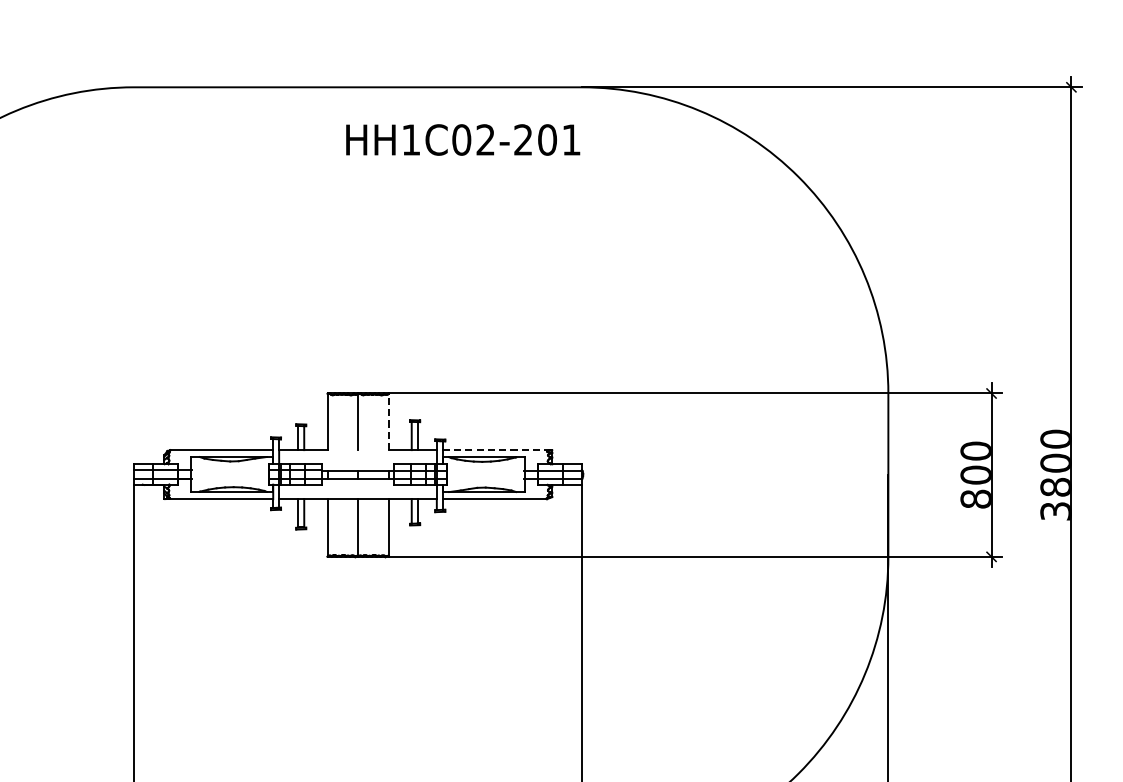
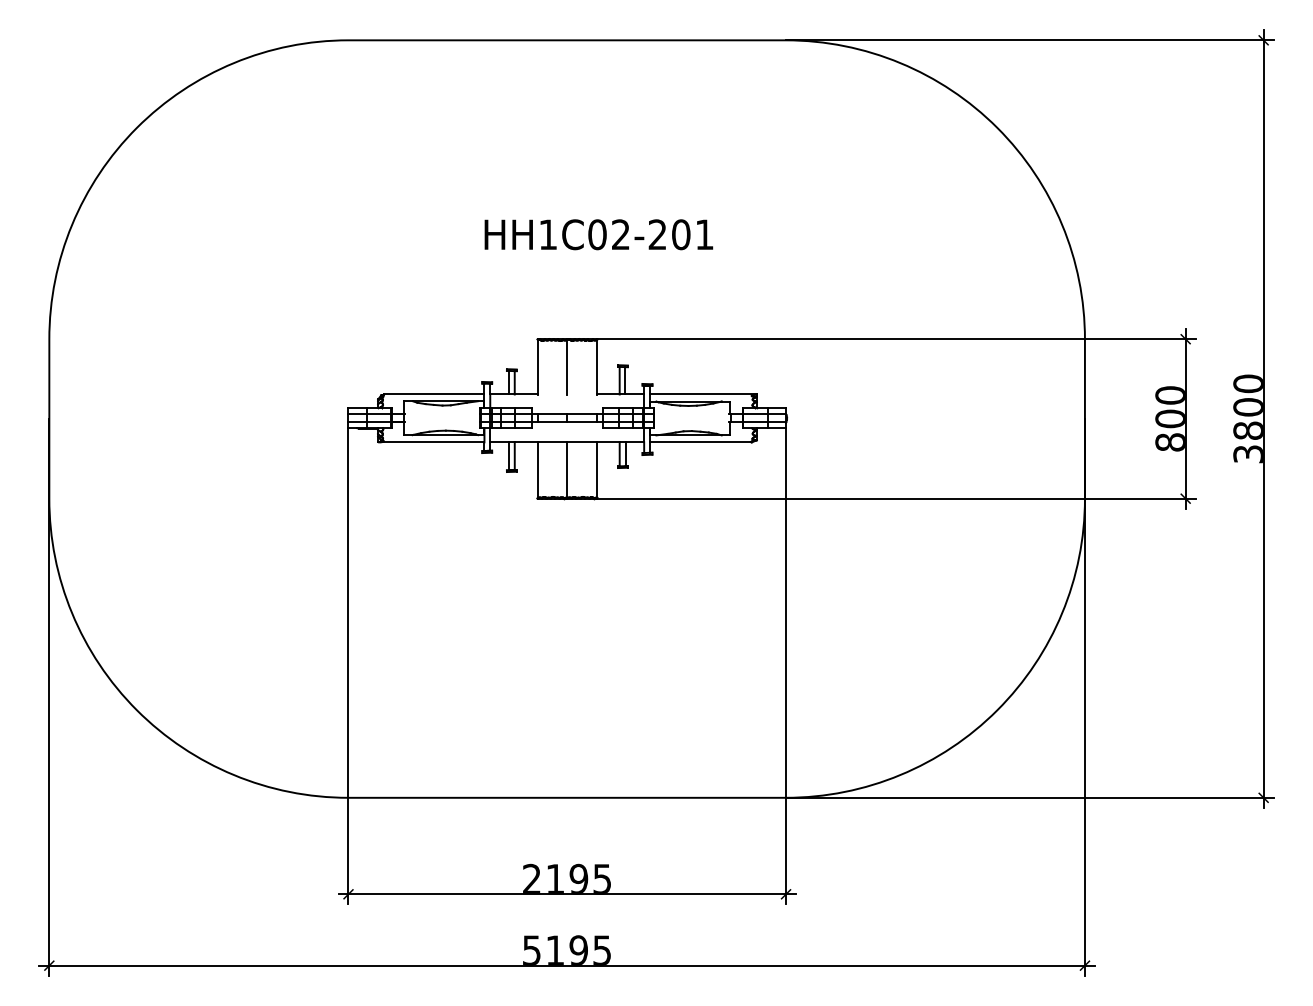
text: (462, 139) -> (598, 234), moved
line: (389, 421) -> (597, 366), dashed -> solid
line: (497, 450) -> (703, 394), dashed -> solid

